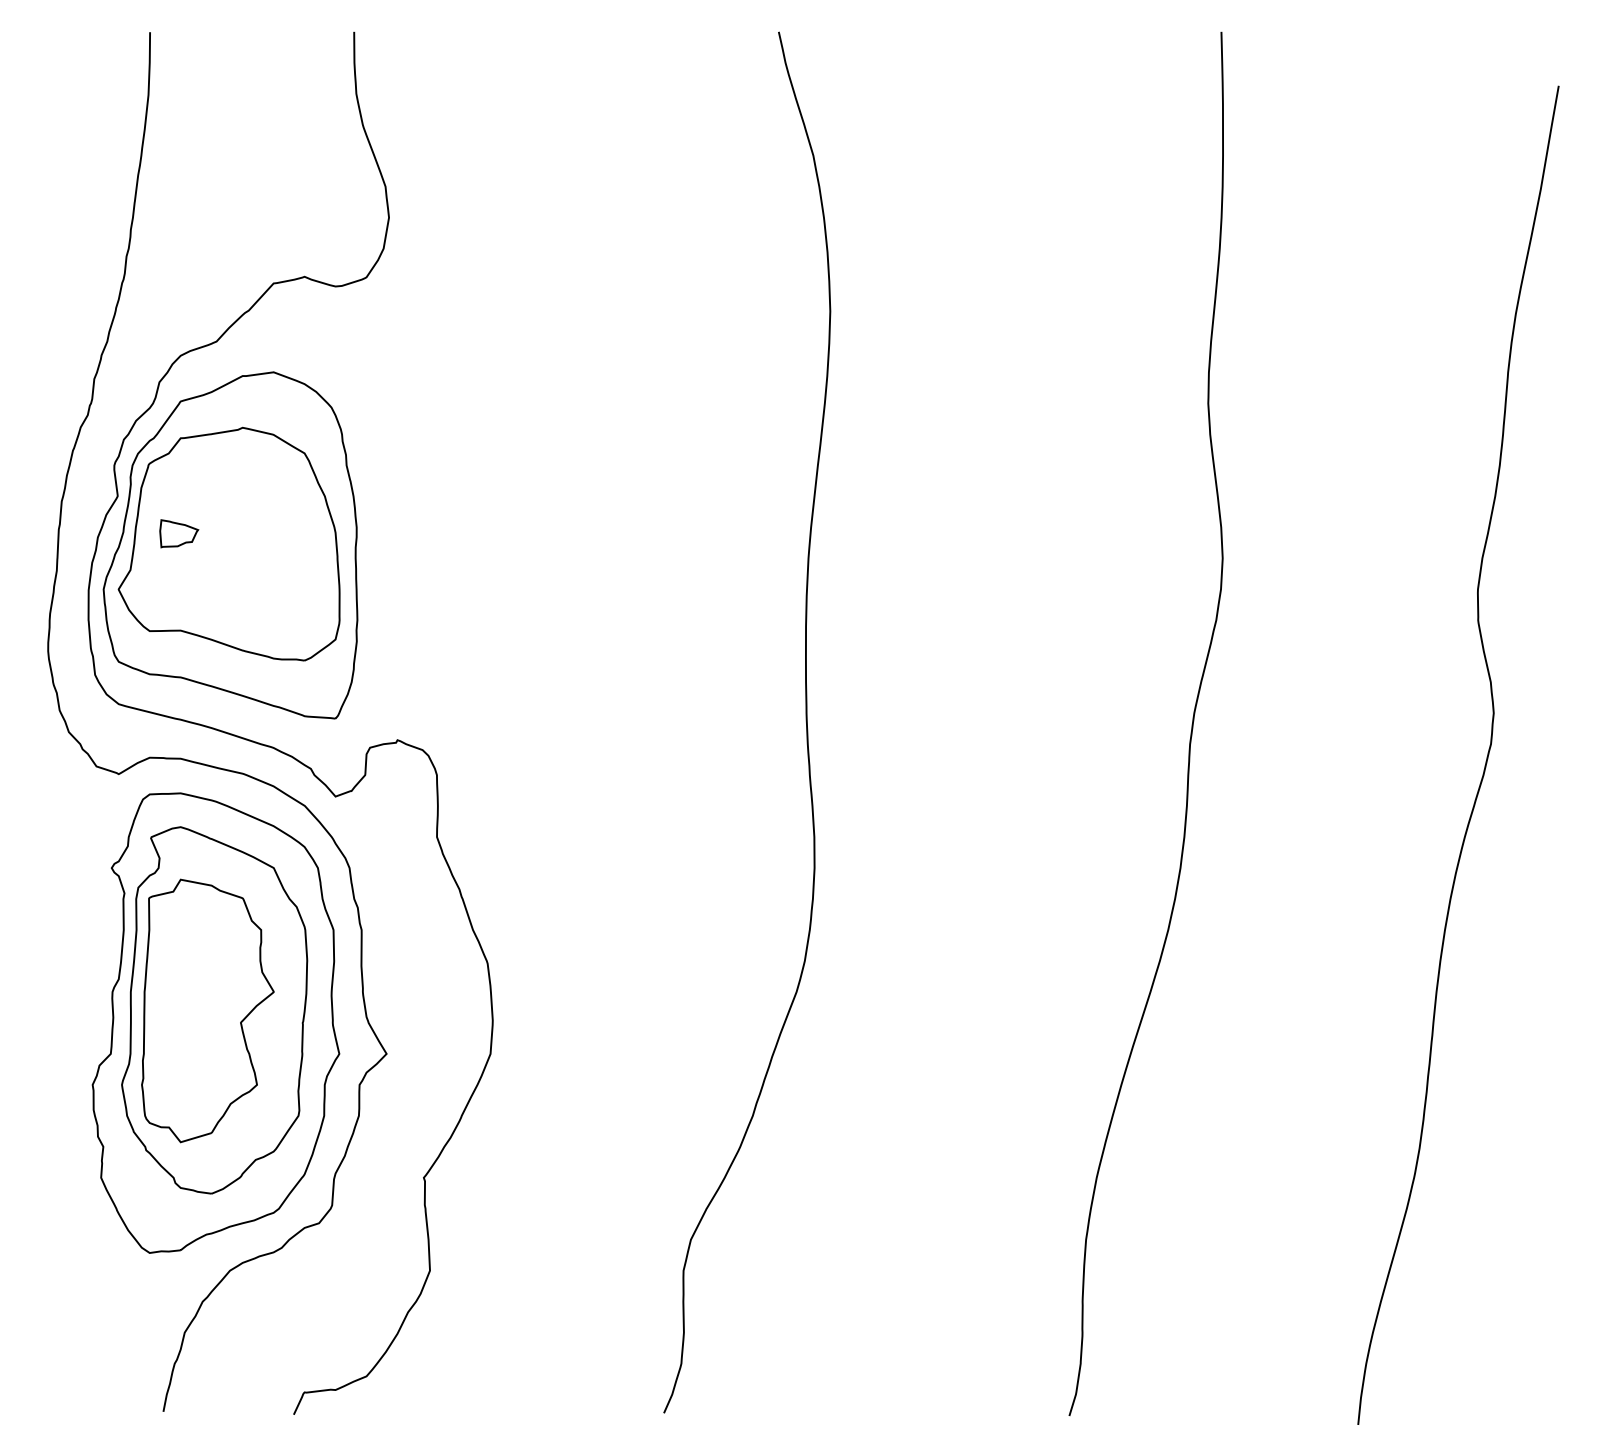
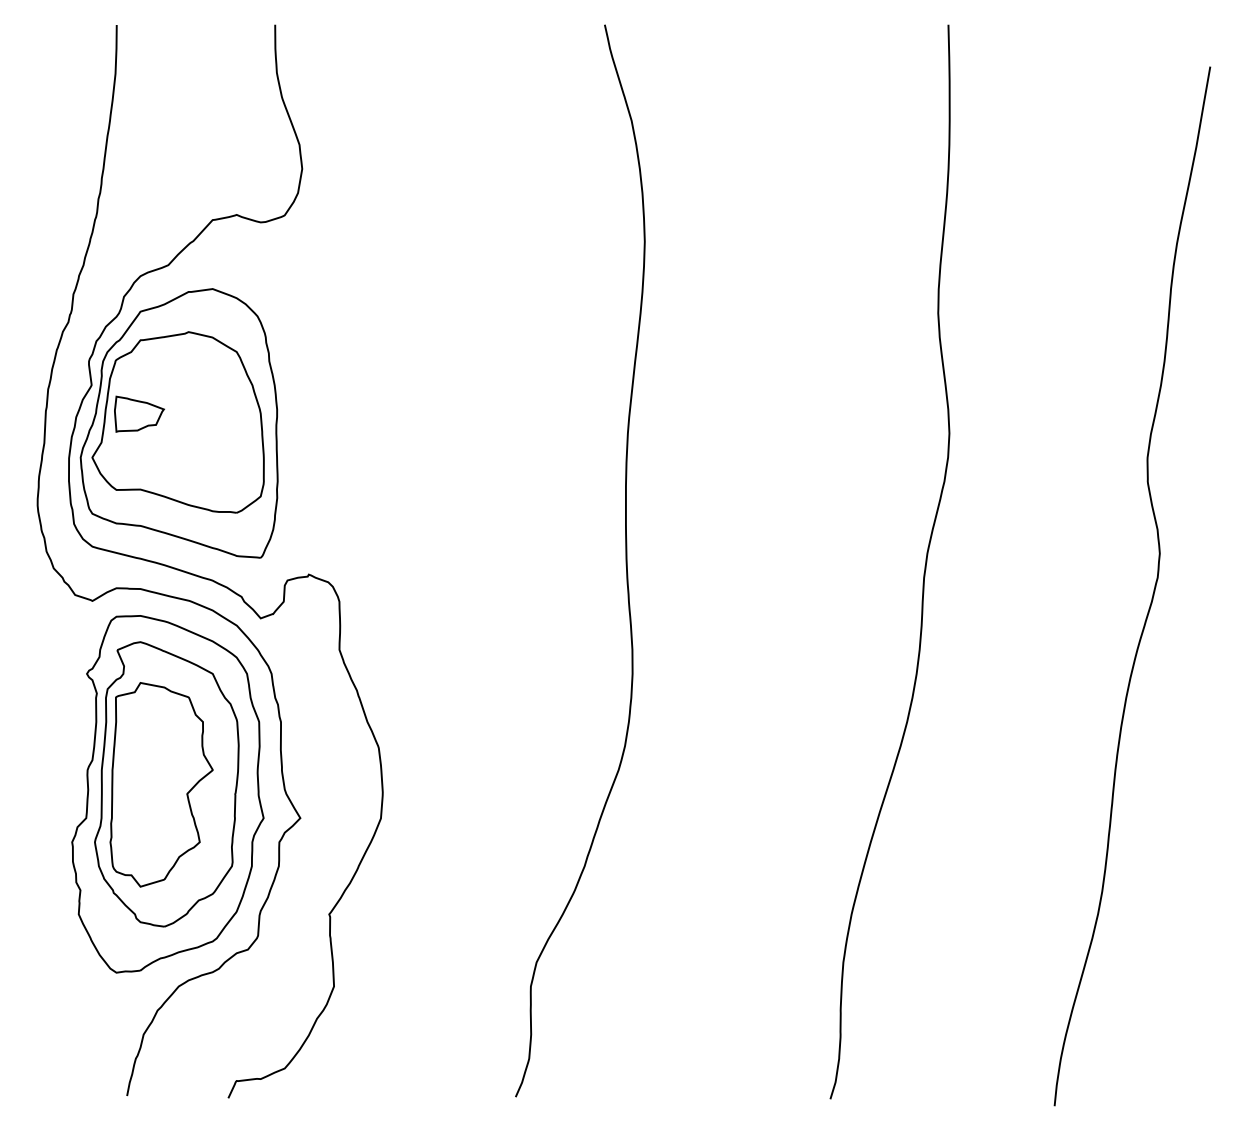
part: (178, 533) -> (138, 414), size x1.67

